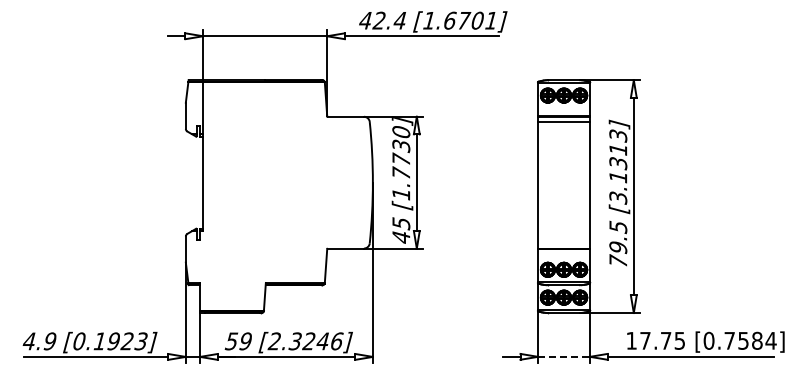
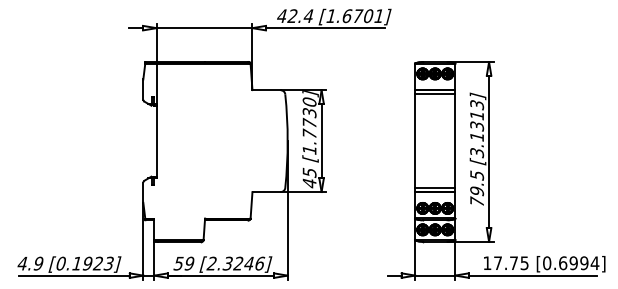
line: (564, 243) -> (435, 188), added
text: (743, 340) -> (573, 262), [0.7584] -> [0.6994]
line: (564, 356) -> (435, 275), dashed -> solid

